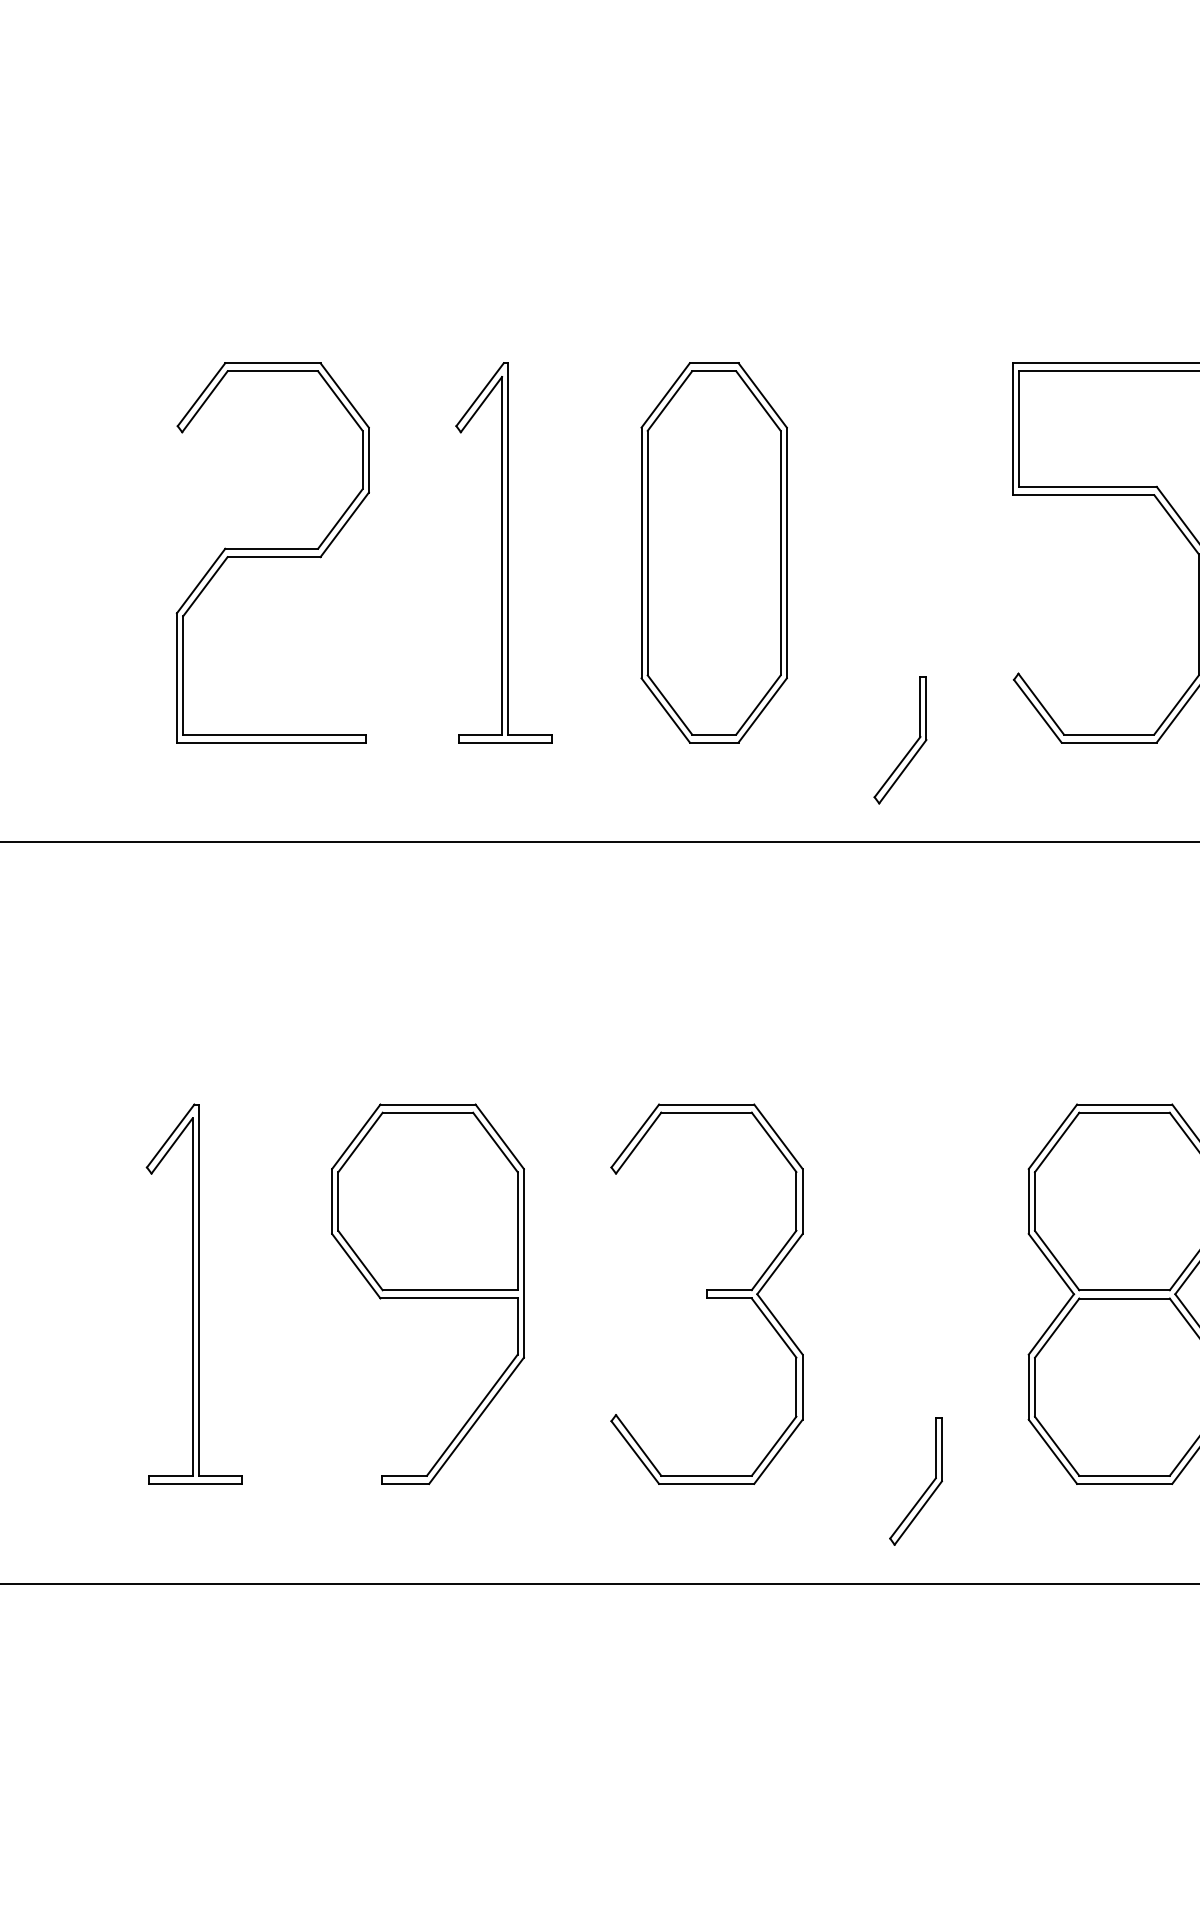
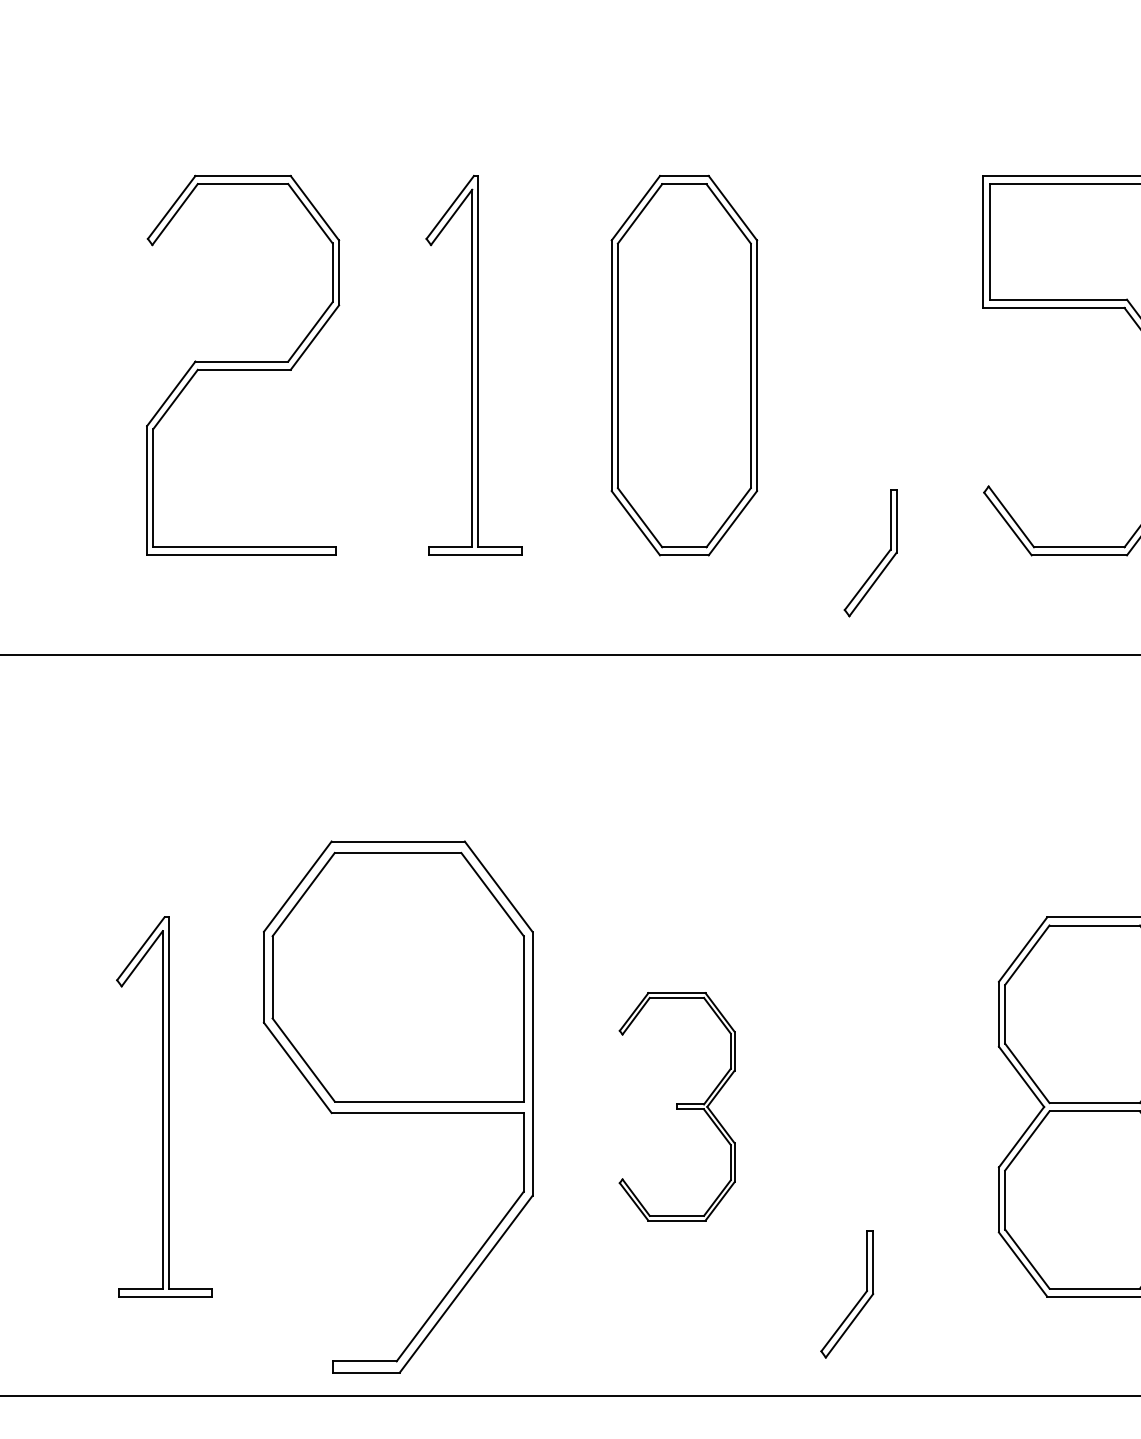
part: (427, 1293) -> (397, 1106), size x1.4
part: (706, 1293) -> (676, 1106), size x0.6
part: (927, 1487) -> (858, 1300), moved

